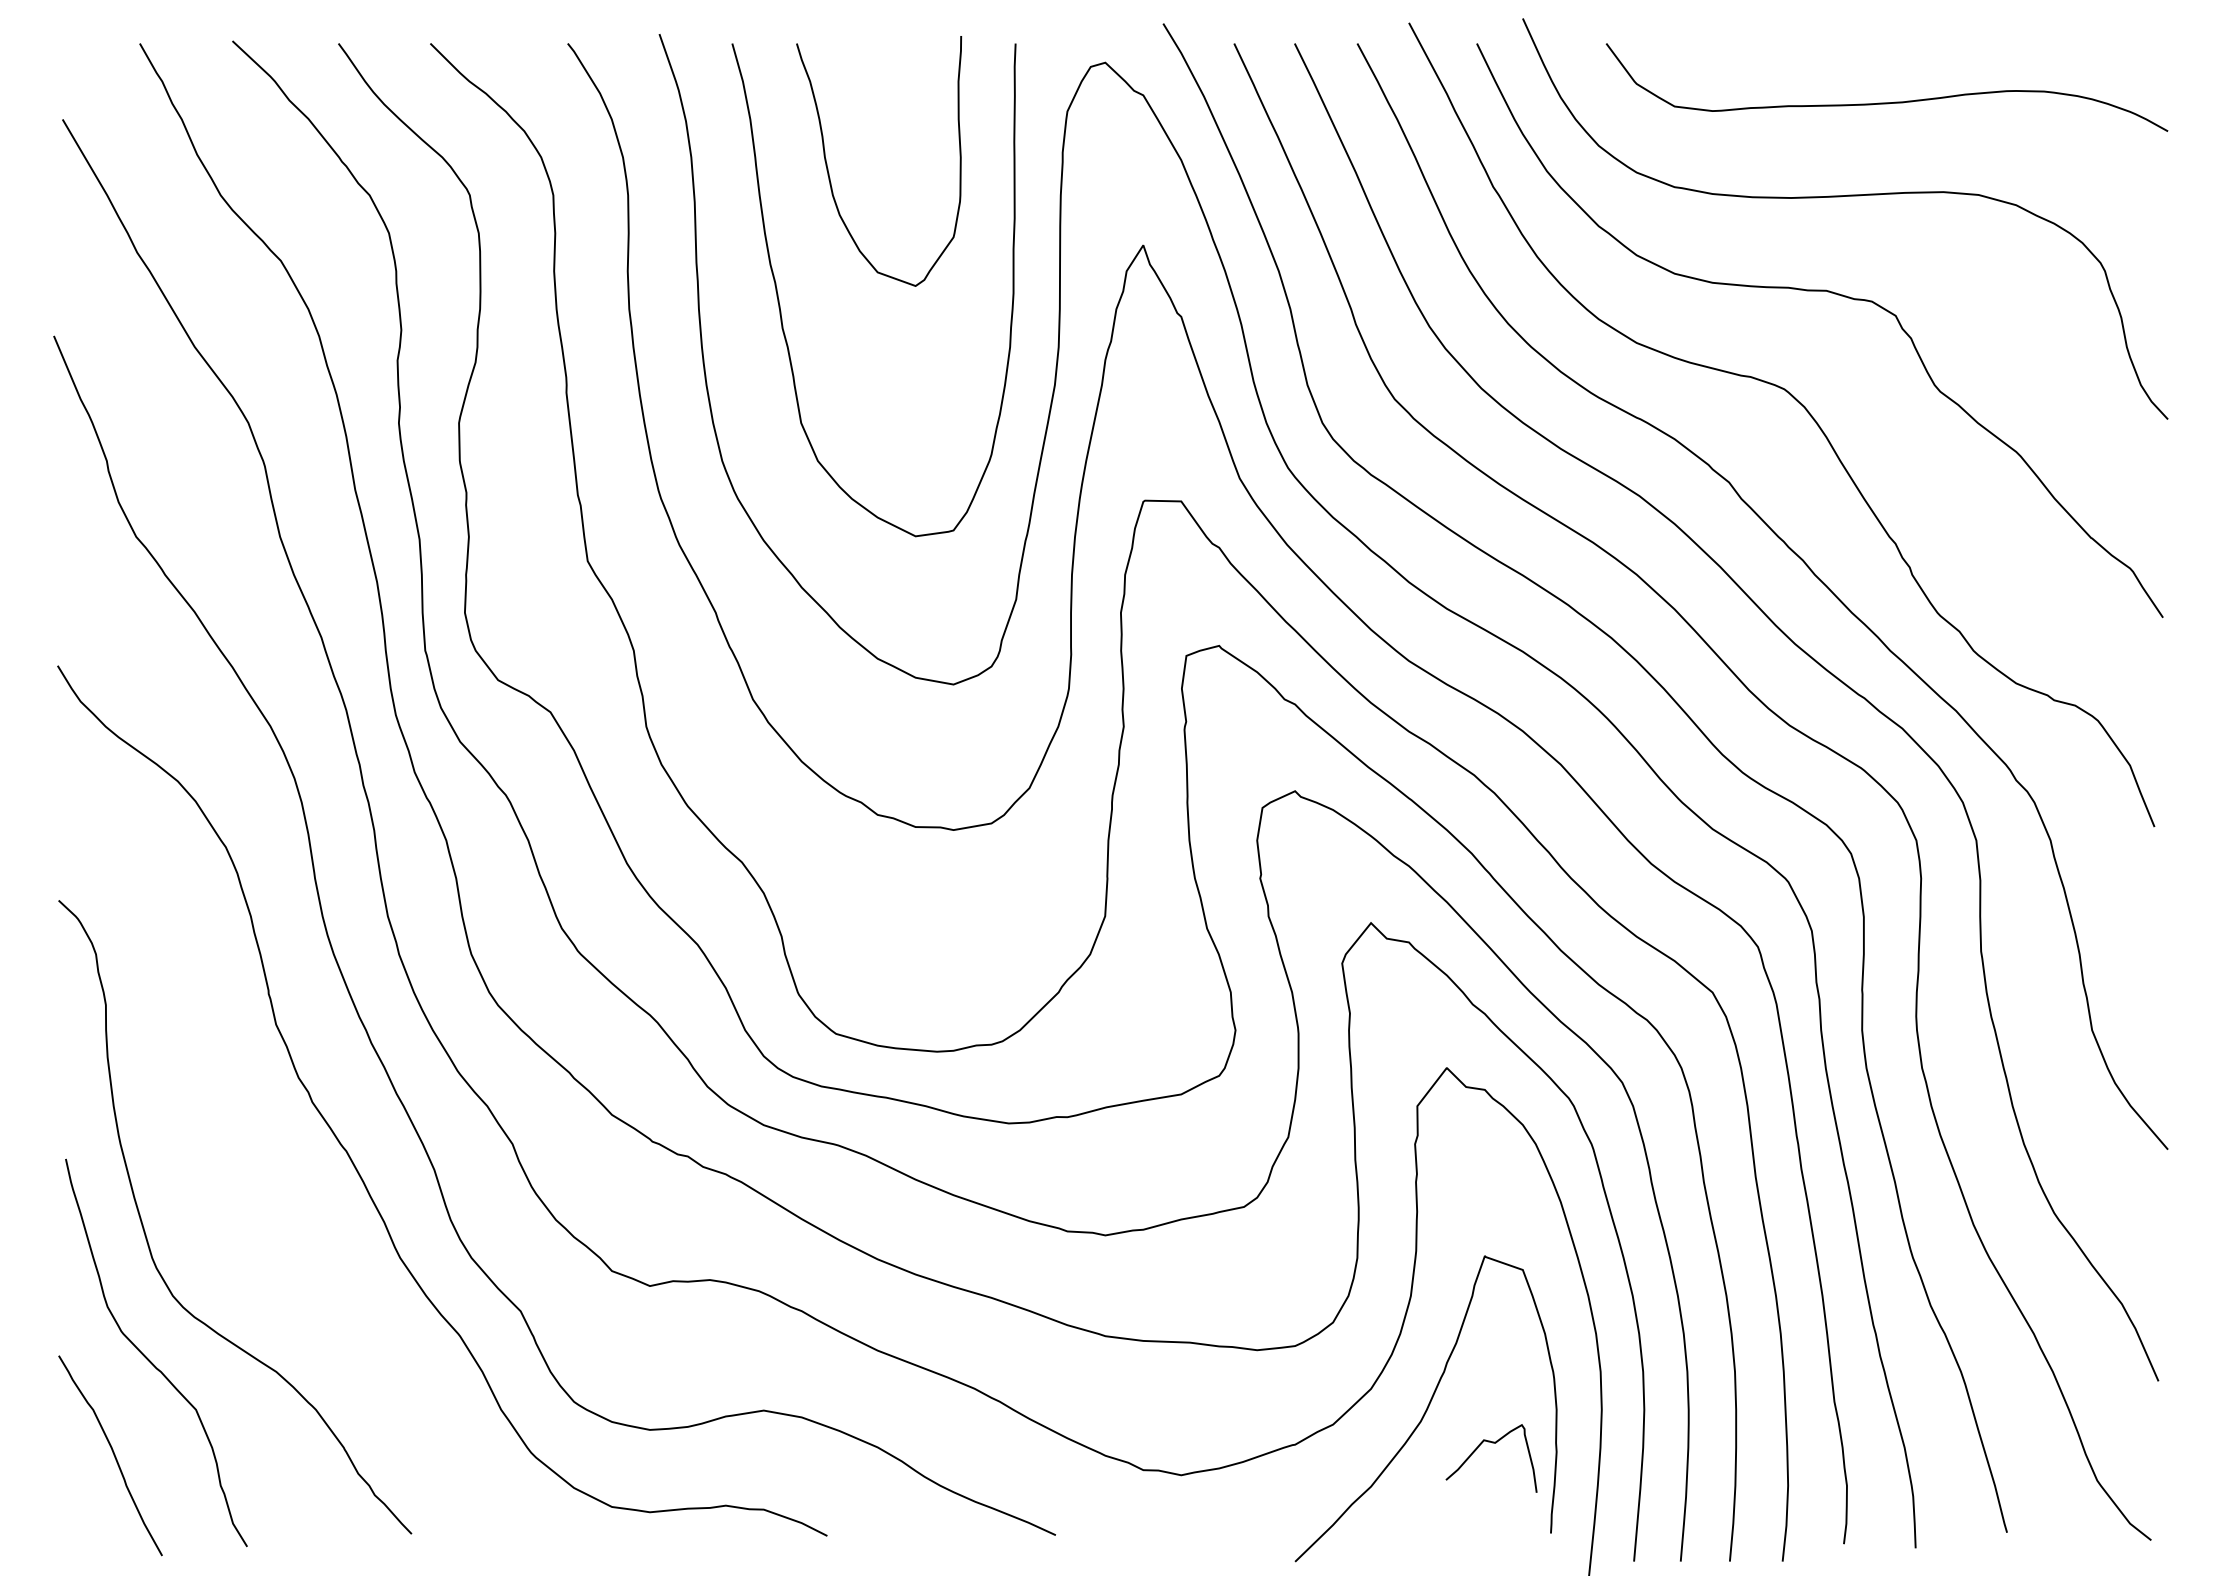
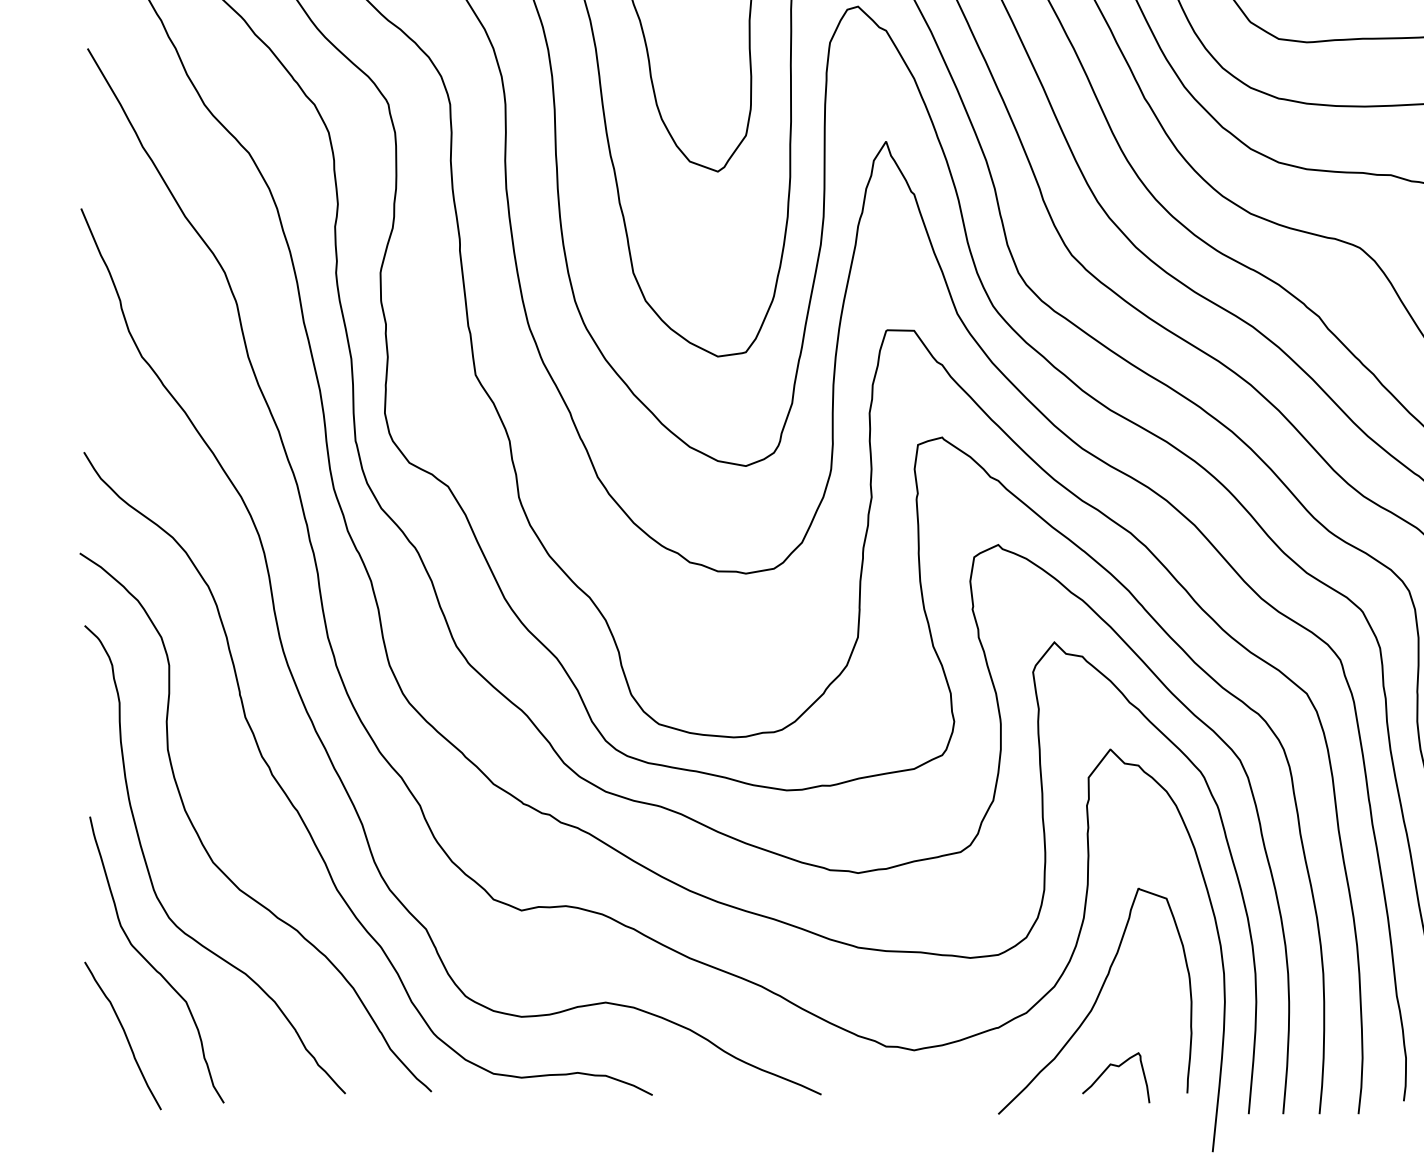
curve: (222, 1201) -> (205, 848), added
curve: (1492, 1443) -> (1116, 1066), moved

